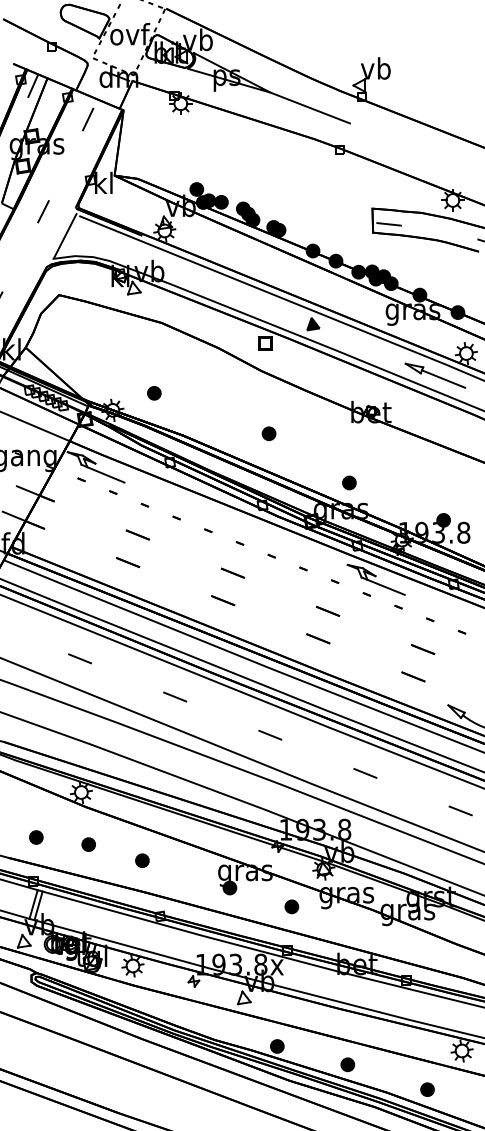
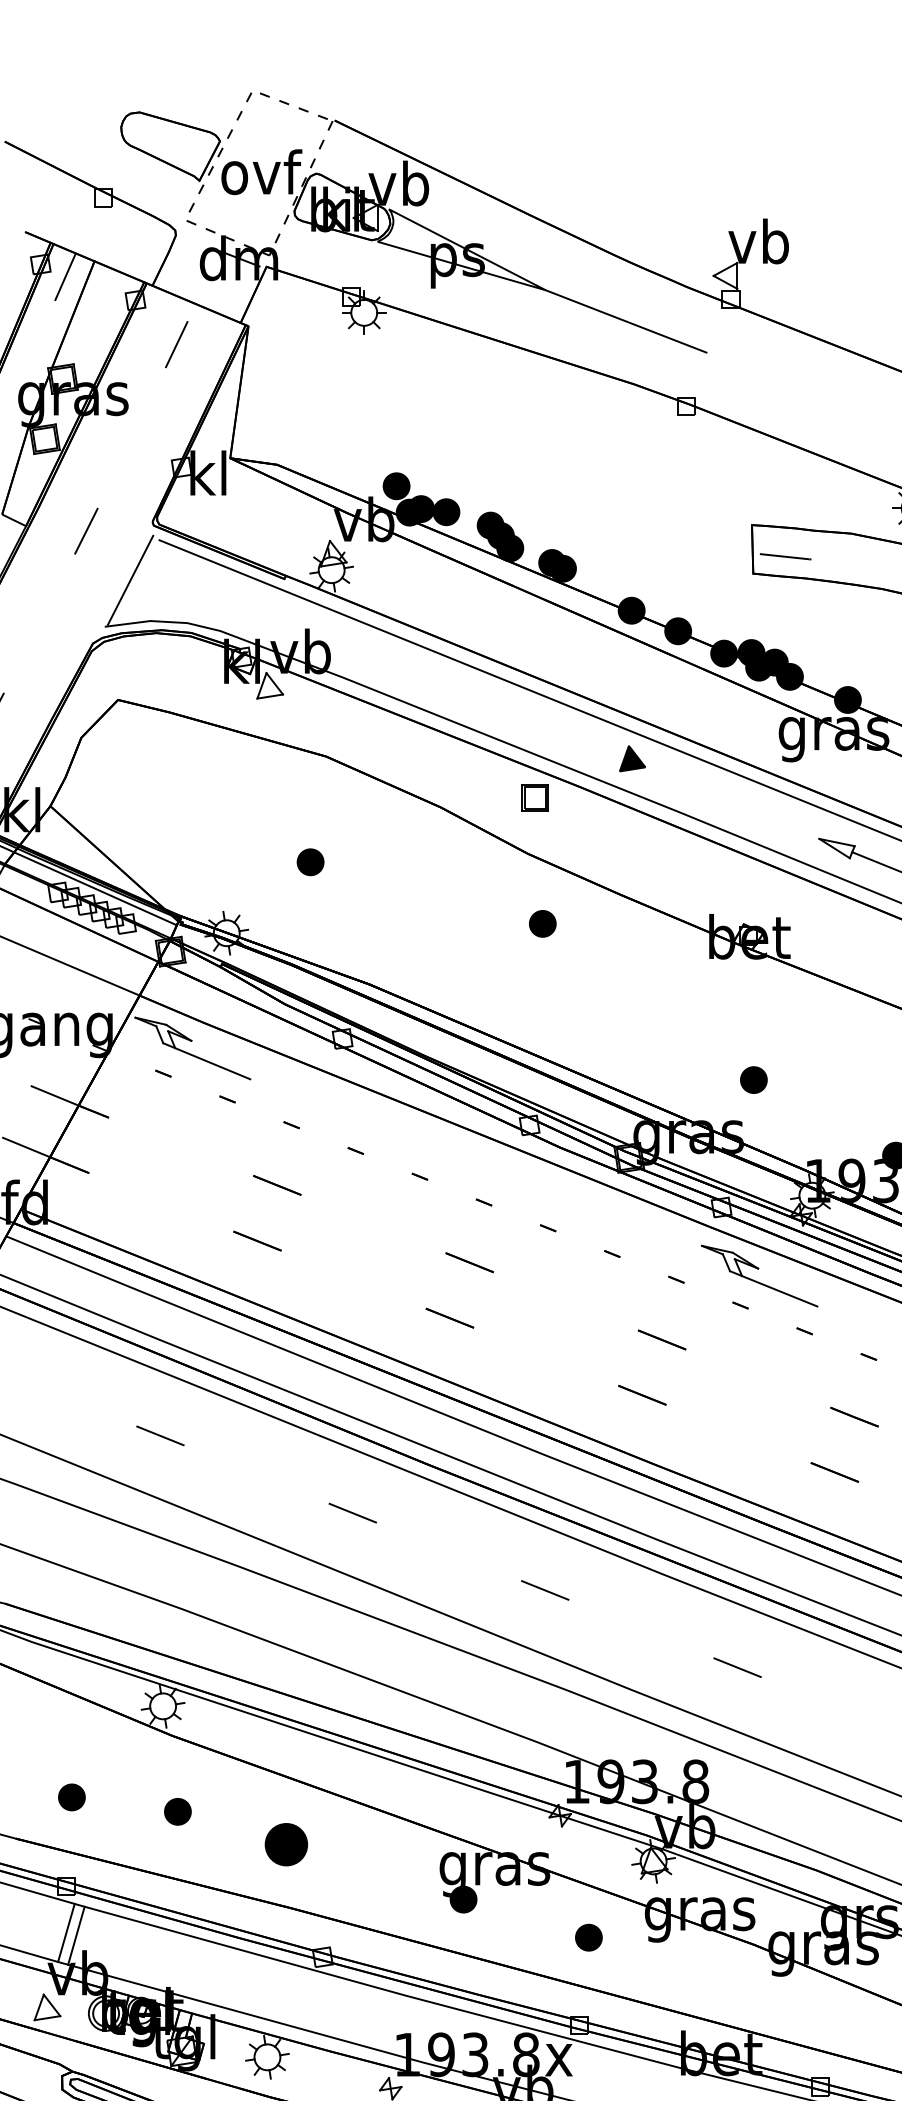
part: (154, 393) -> (310, 862), moved
part: (268, 433) -> (541, 923), moved
part: (349, 482) -> (754, 1079), moved
part: (142, 860) -> (286, 1843), size x1.6

